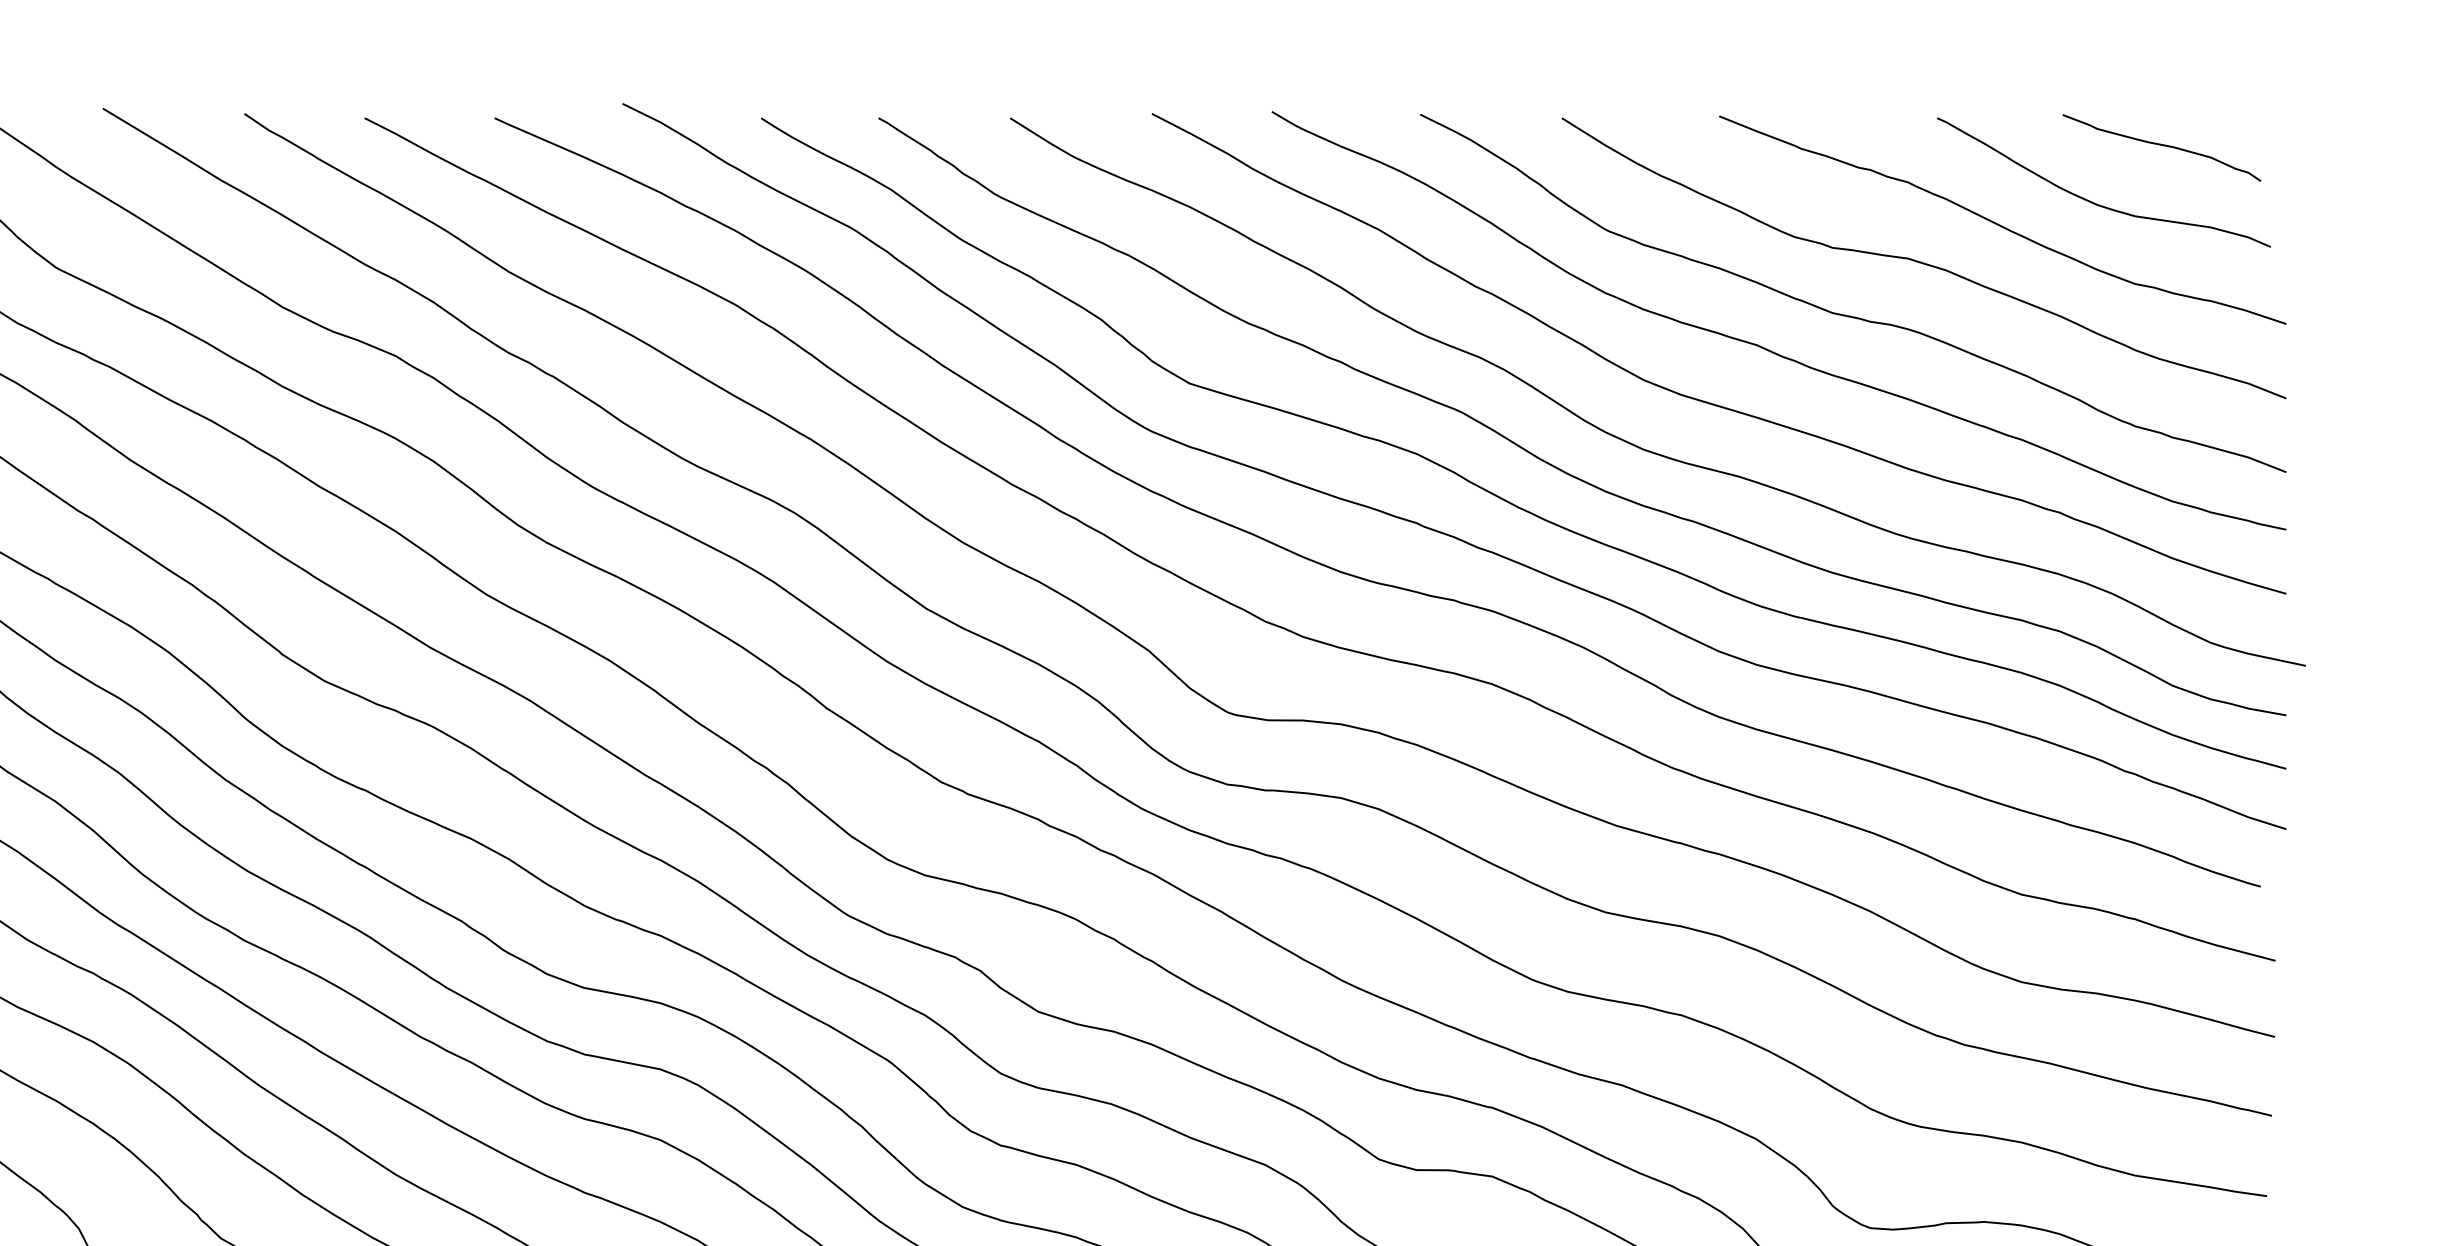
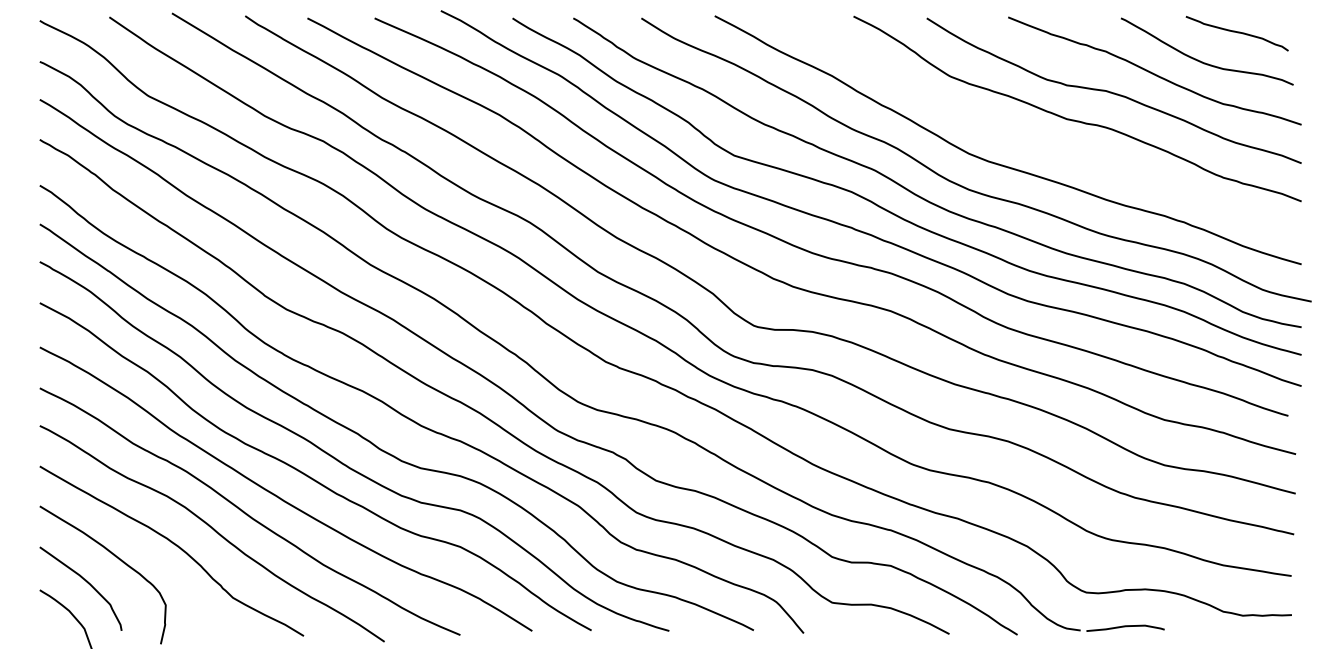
curve: (1766, 346) -> (1032, 136), removed

